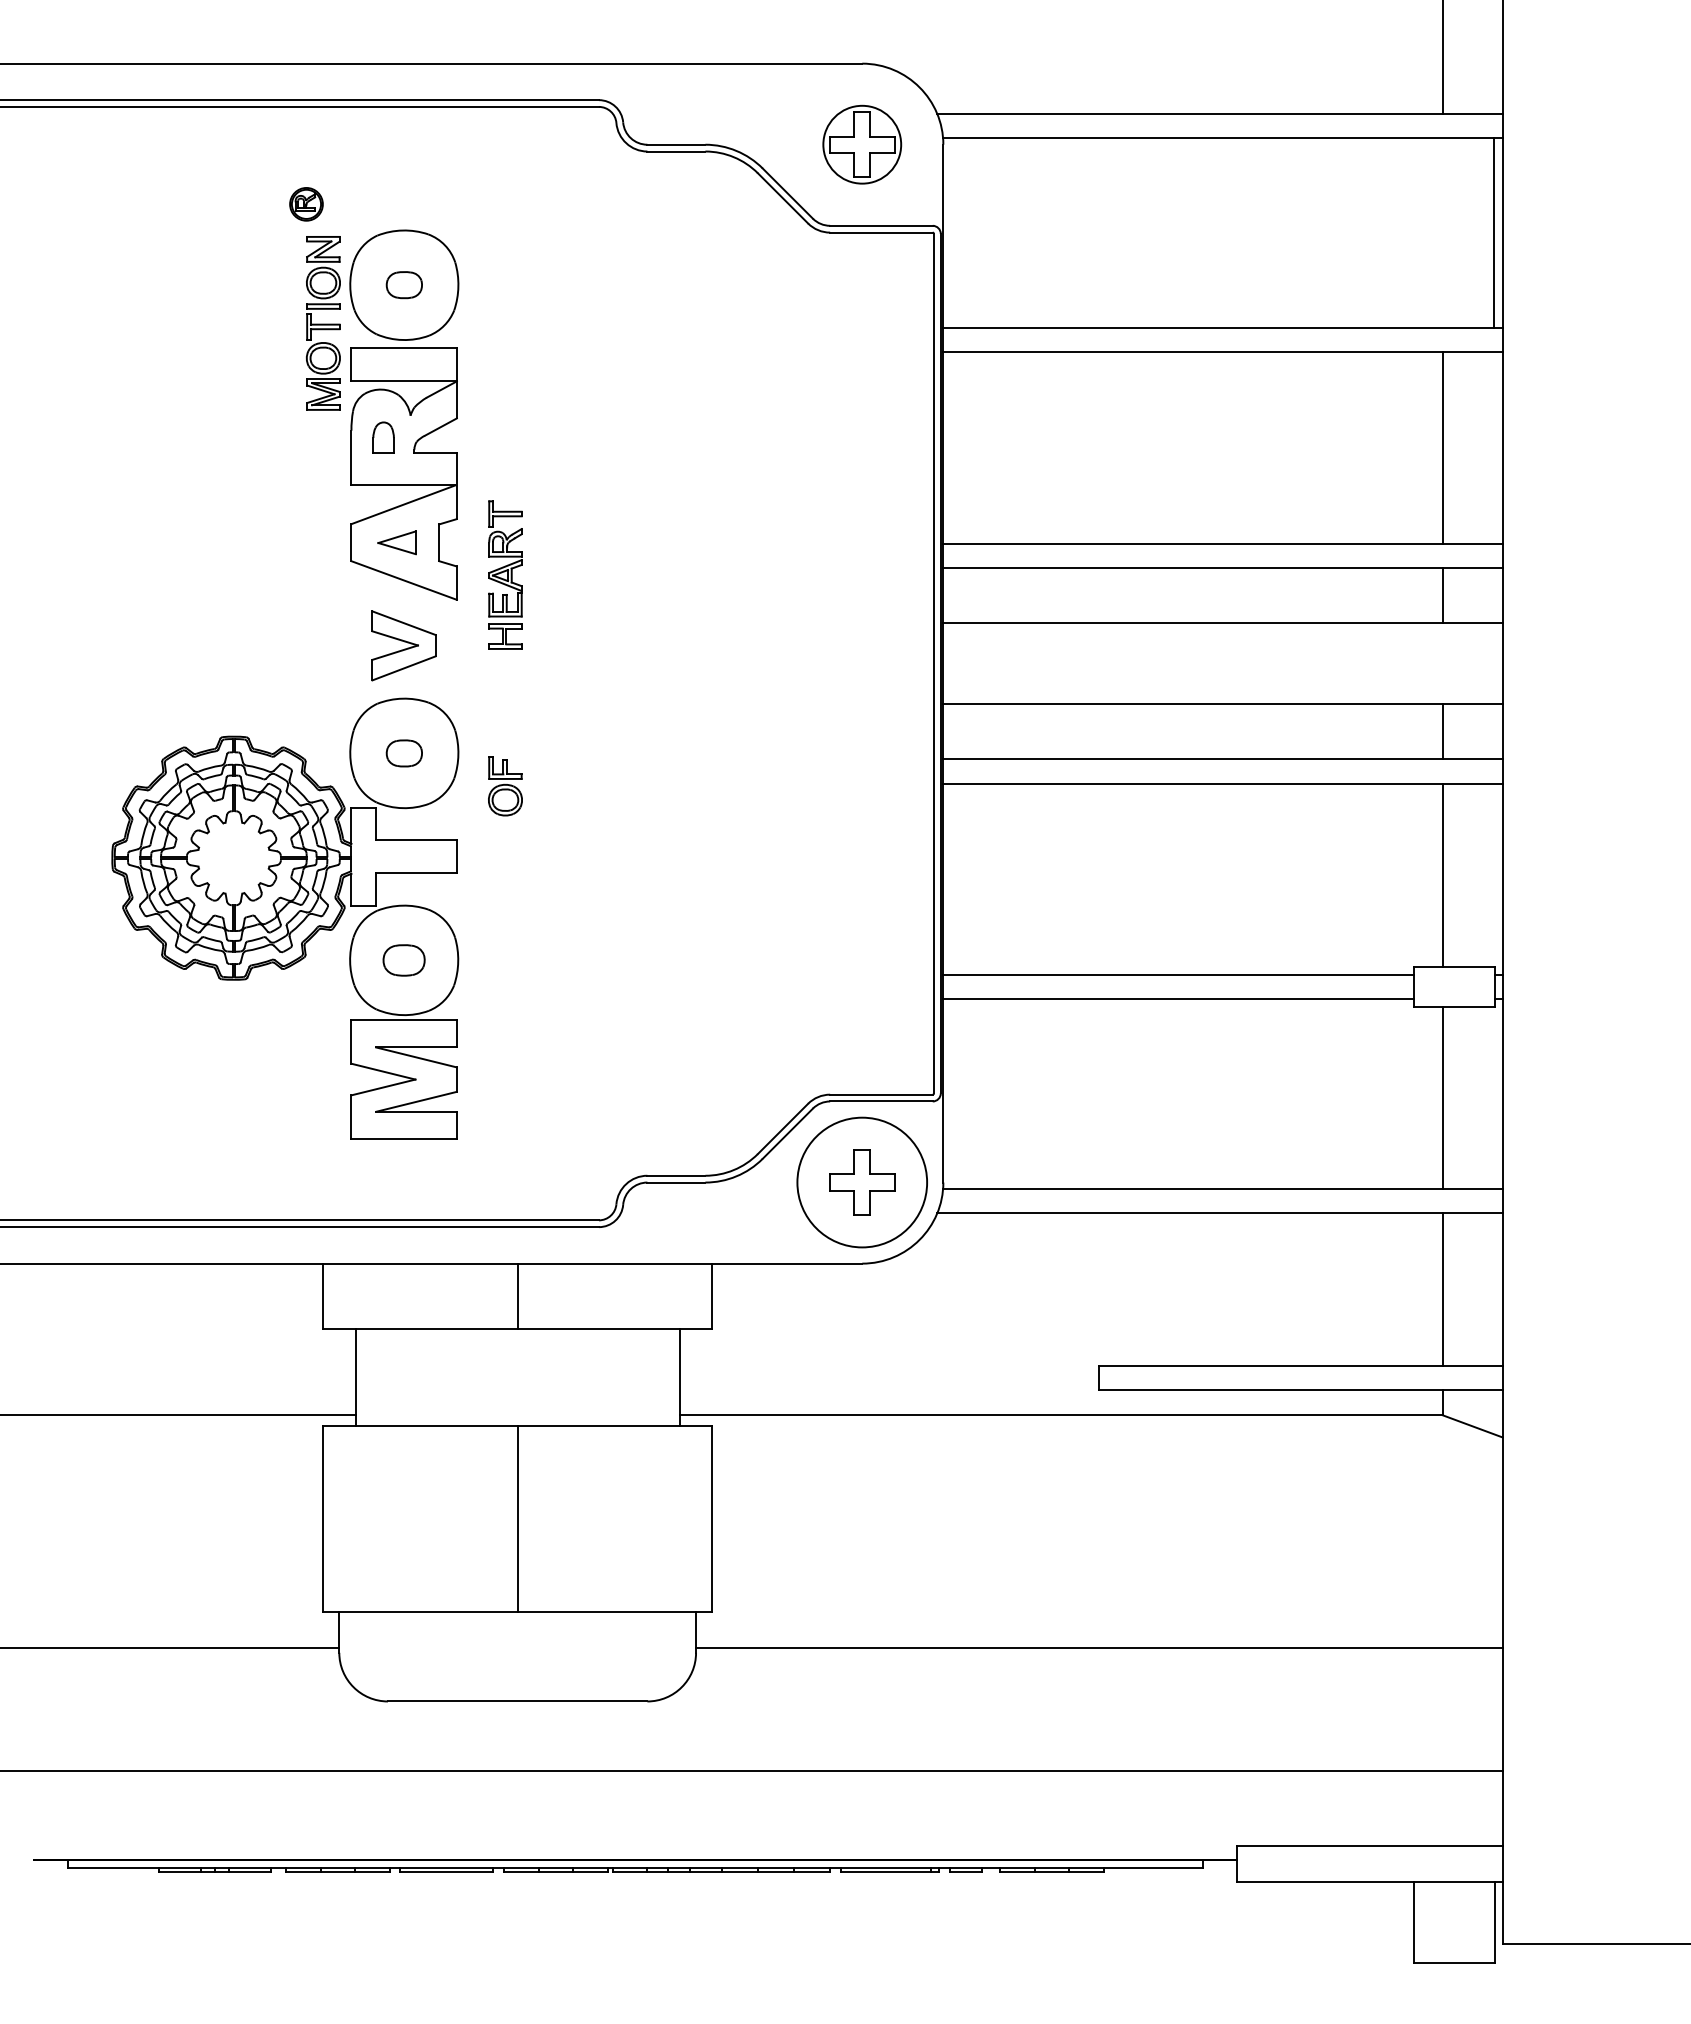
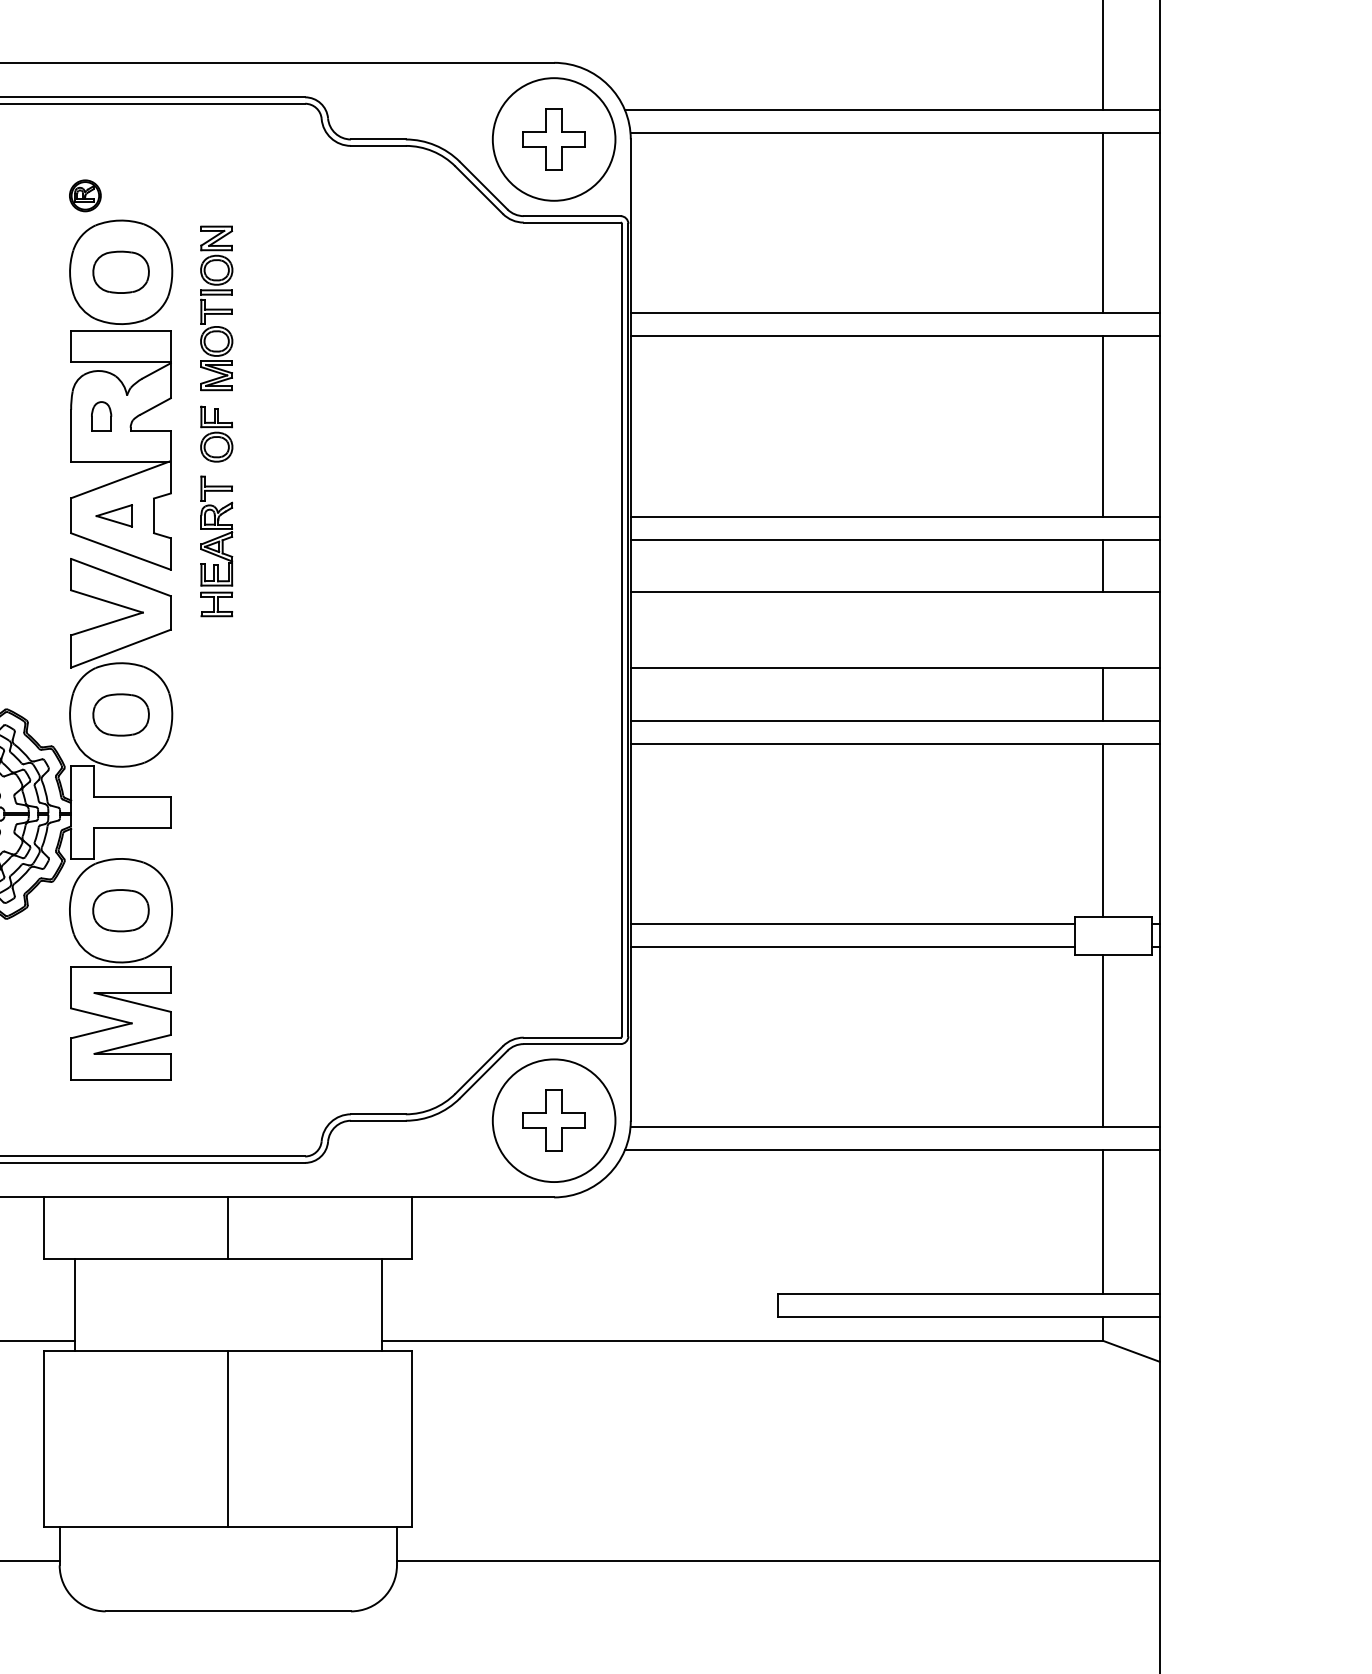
circle: (862, 144) -> (554, 139), size x1.67
part: (306, 204) -> (85, 195), moved
line: (1493, 232) -> (1102, 222), moved
part: (404, 284) -> (121, 271), size x1.67
part: (322, 323) -> (215, 308), moved
part: (403, 645) -> (120, 612), size x1.67
part: (404, 753) -> (121, 715), size x1.67
part: (505, 786) -> (216, 434), moved
part: (403, 960) -> (120, 910), size x1.43

